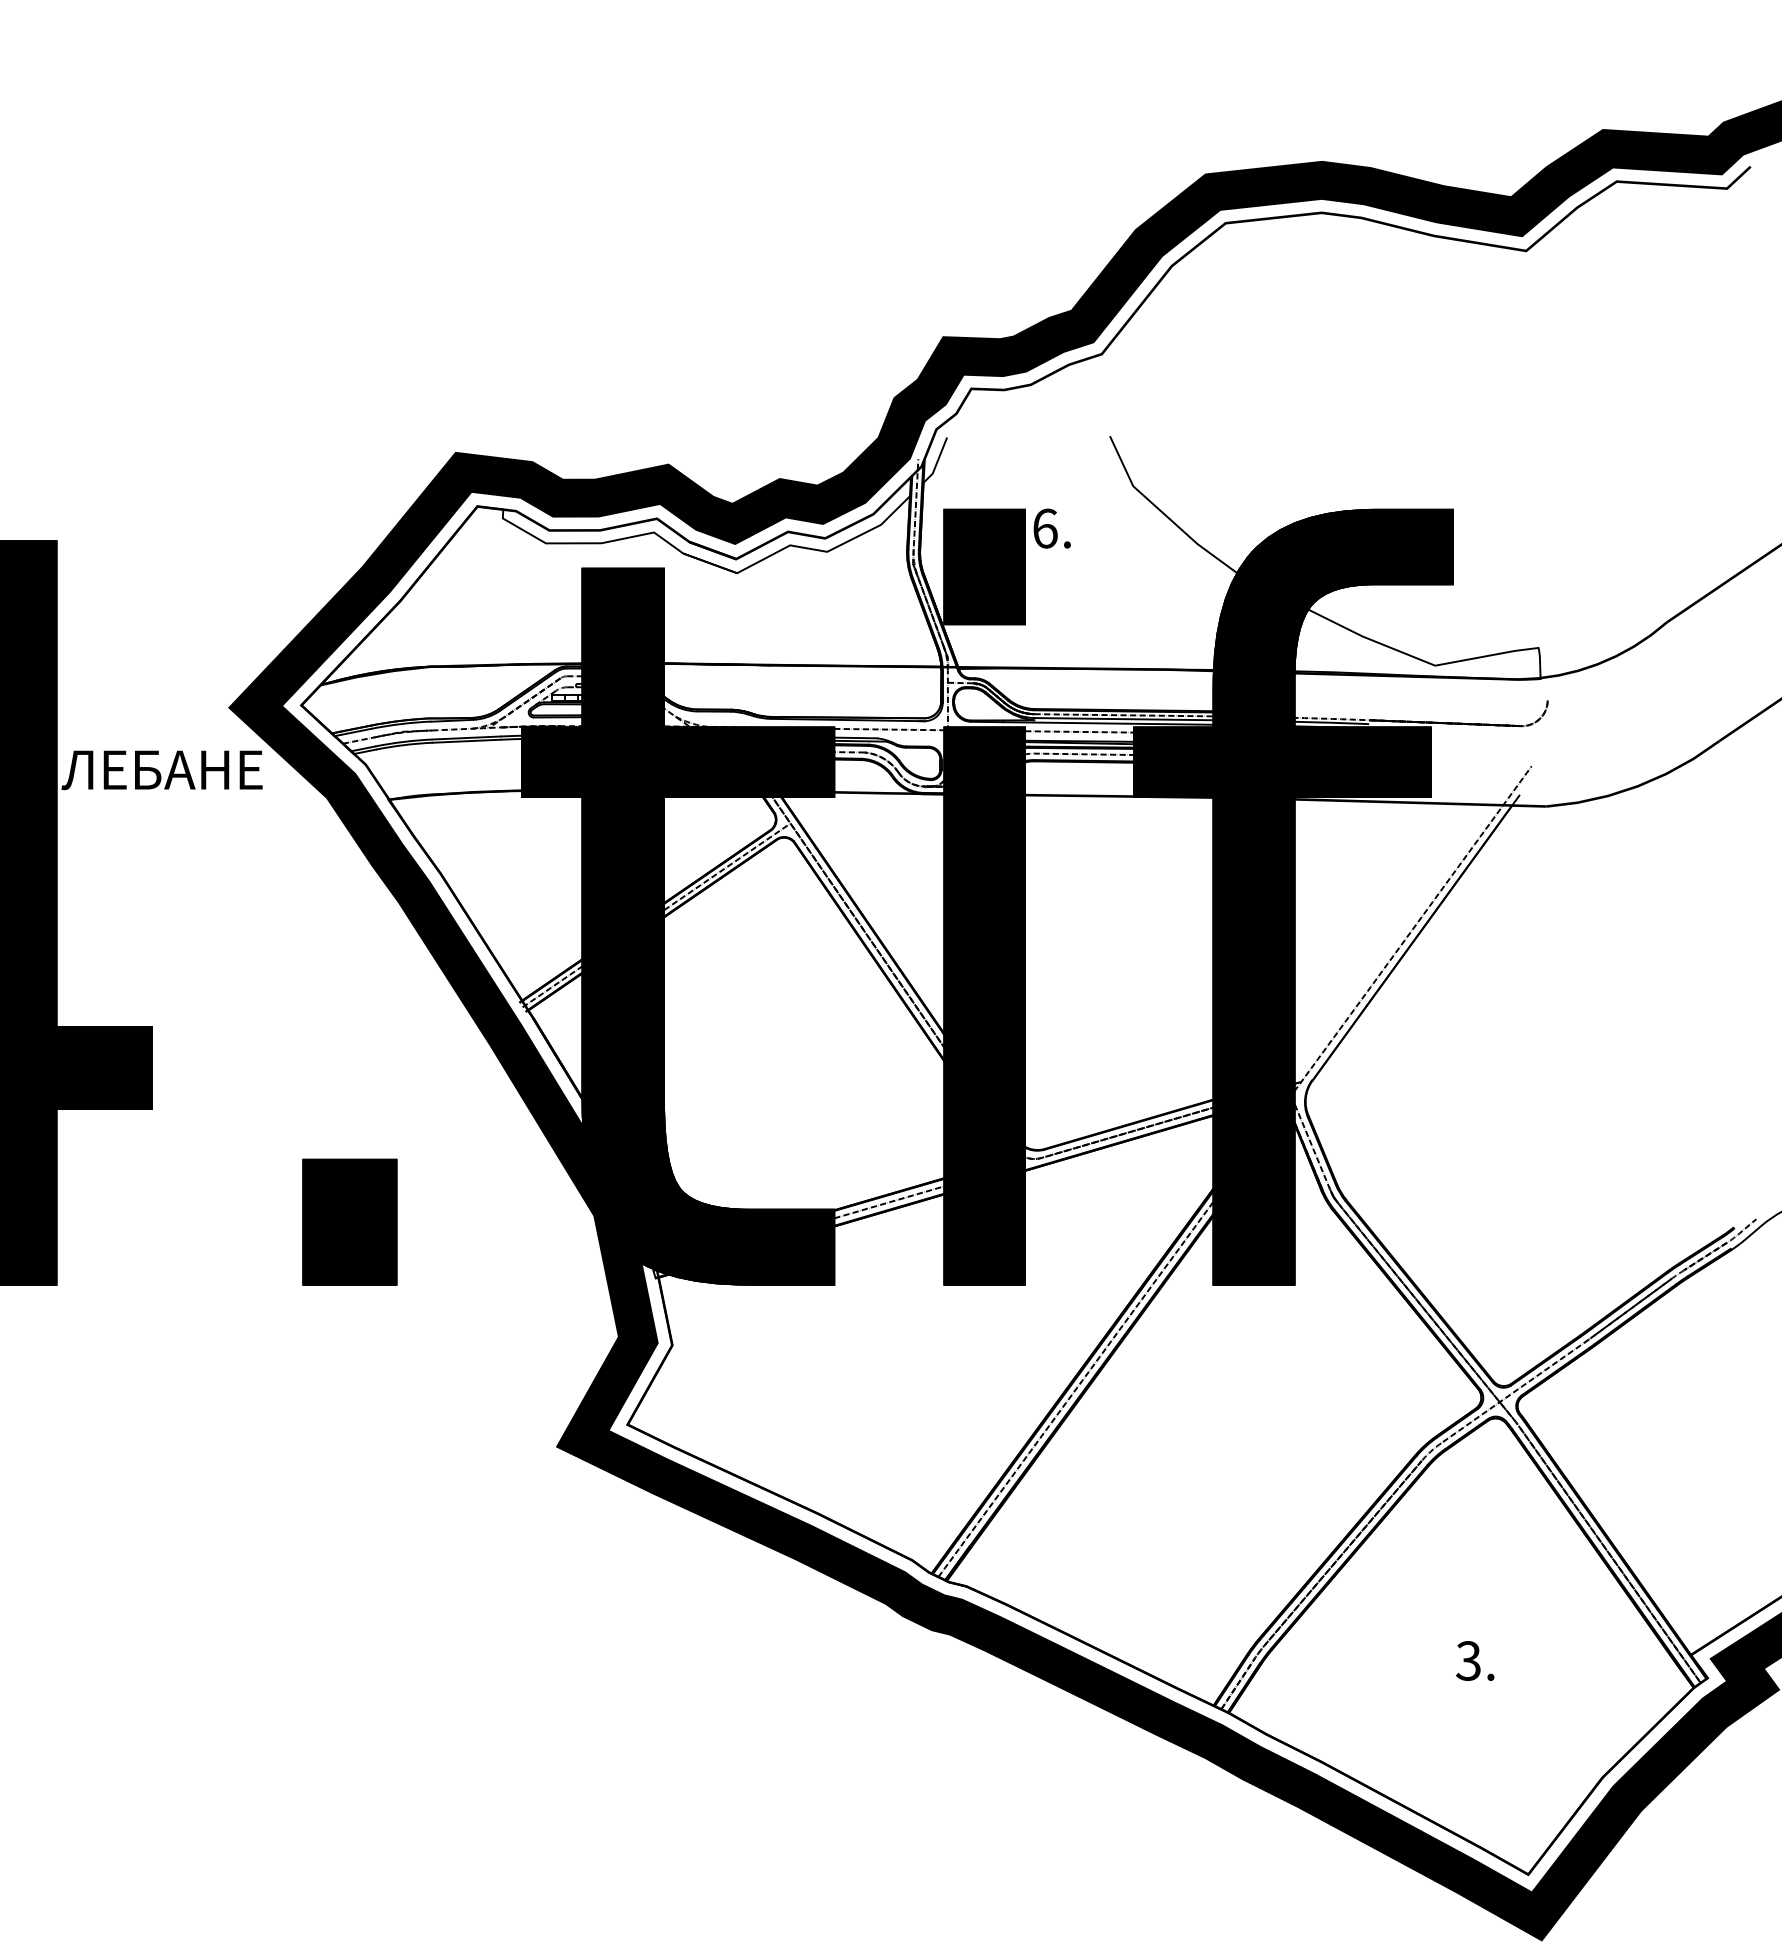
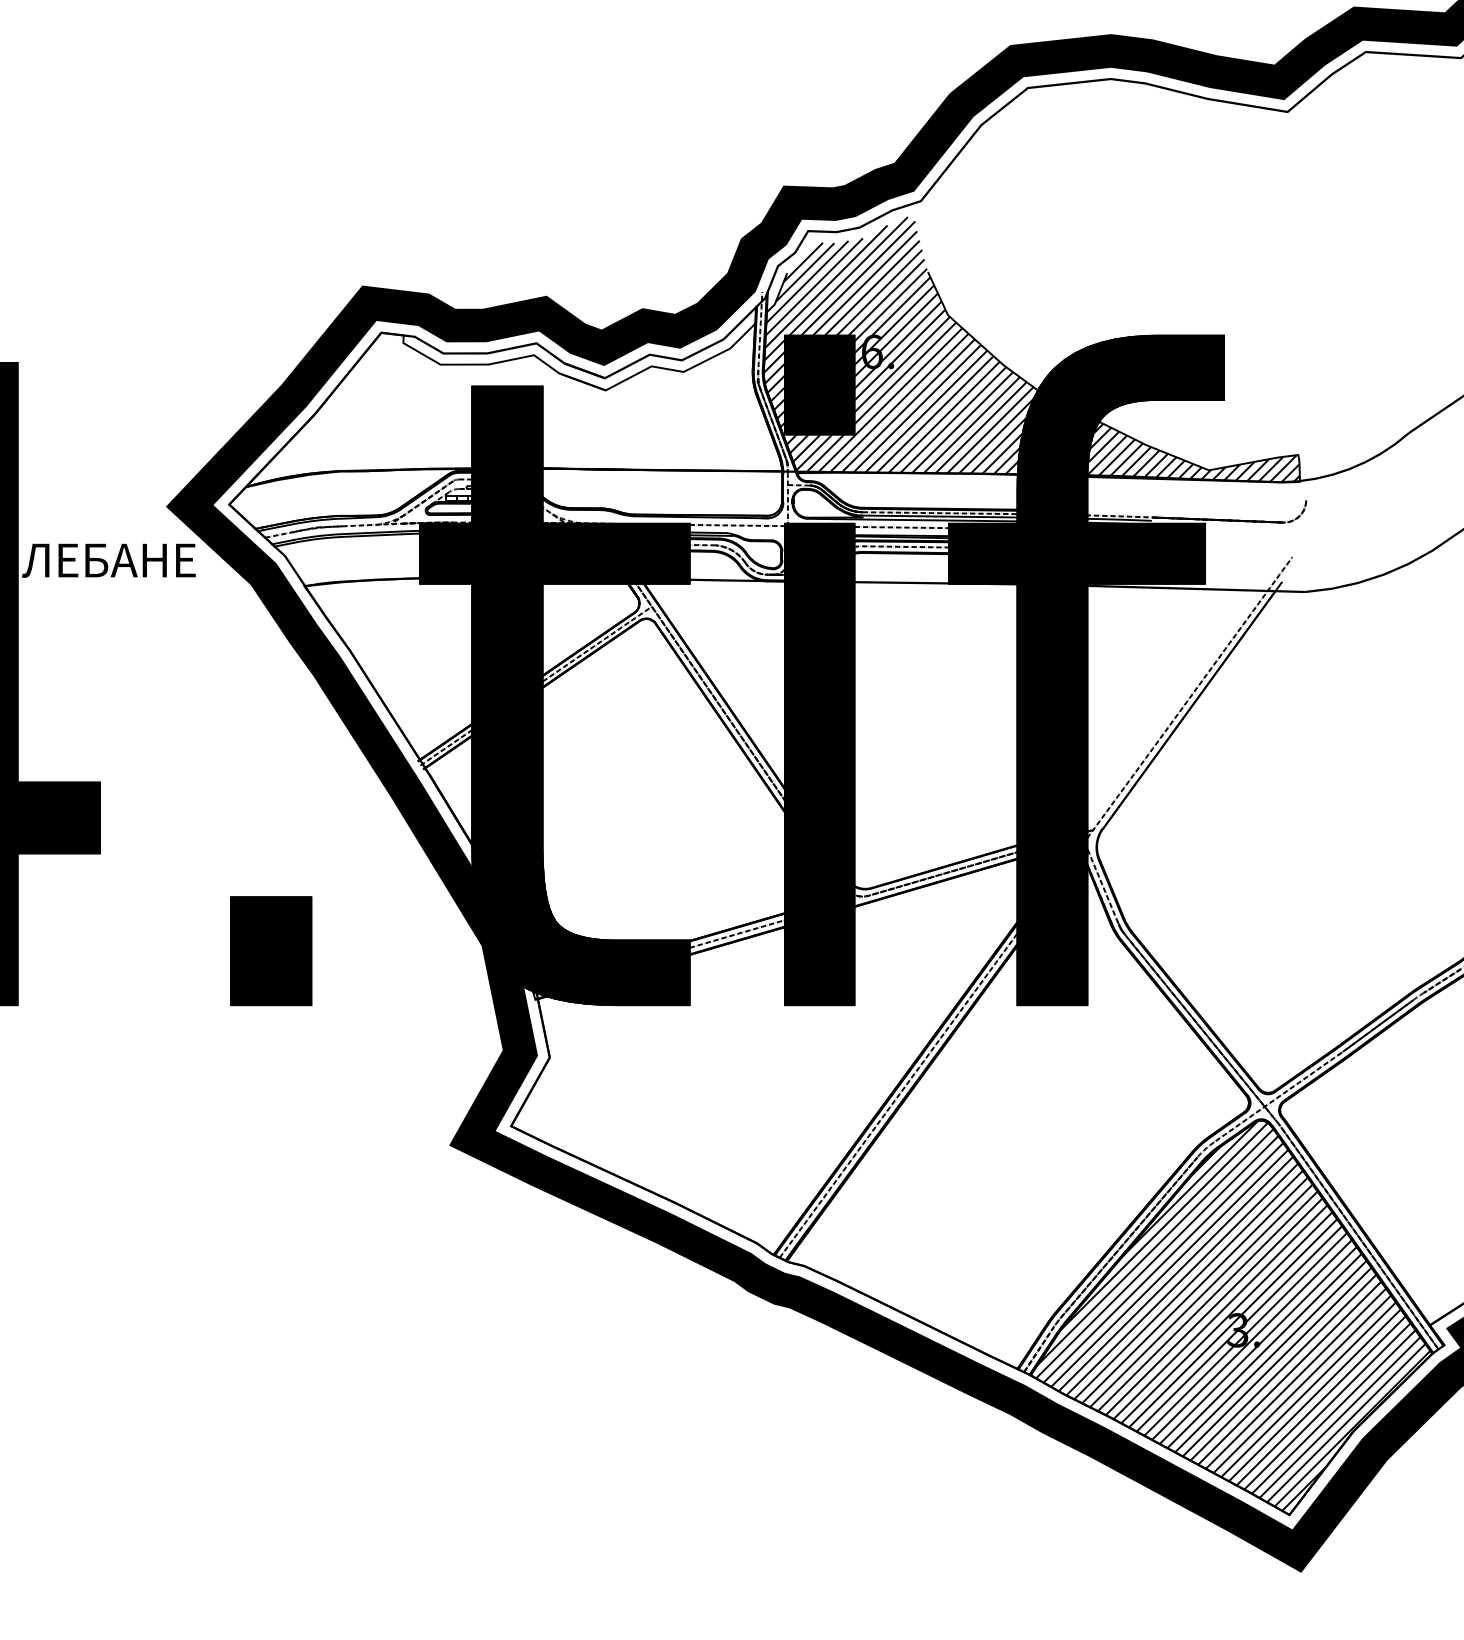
hatch: (1230, 525) -> (1032, 349), added
hatch: (1463, 1643) -> (1233, 1315), added

